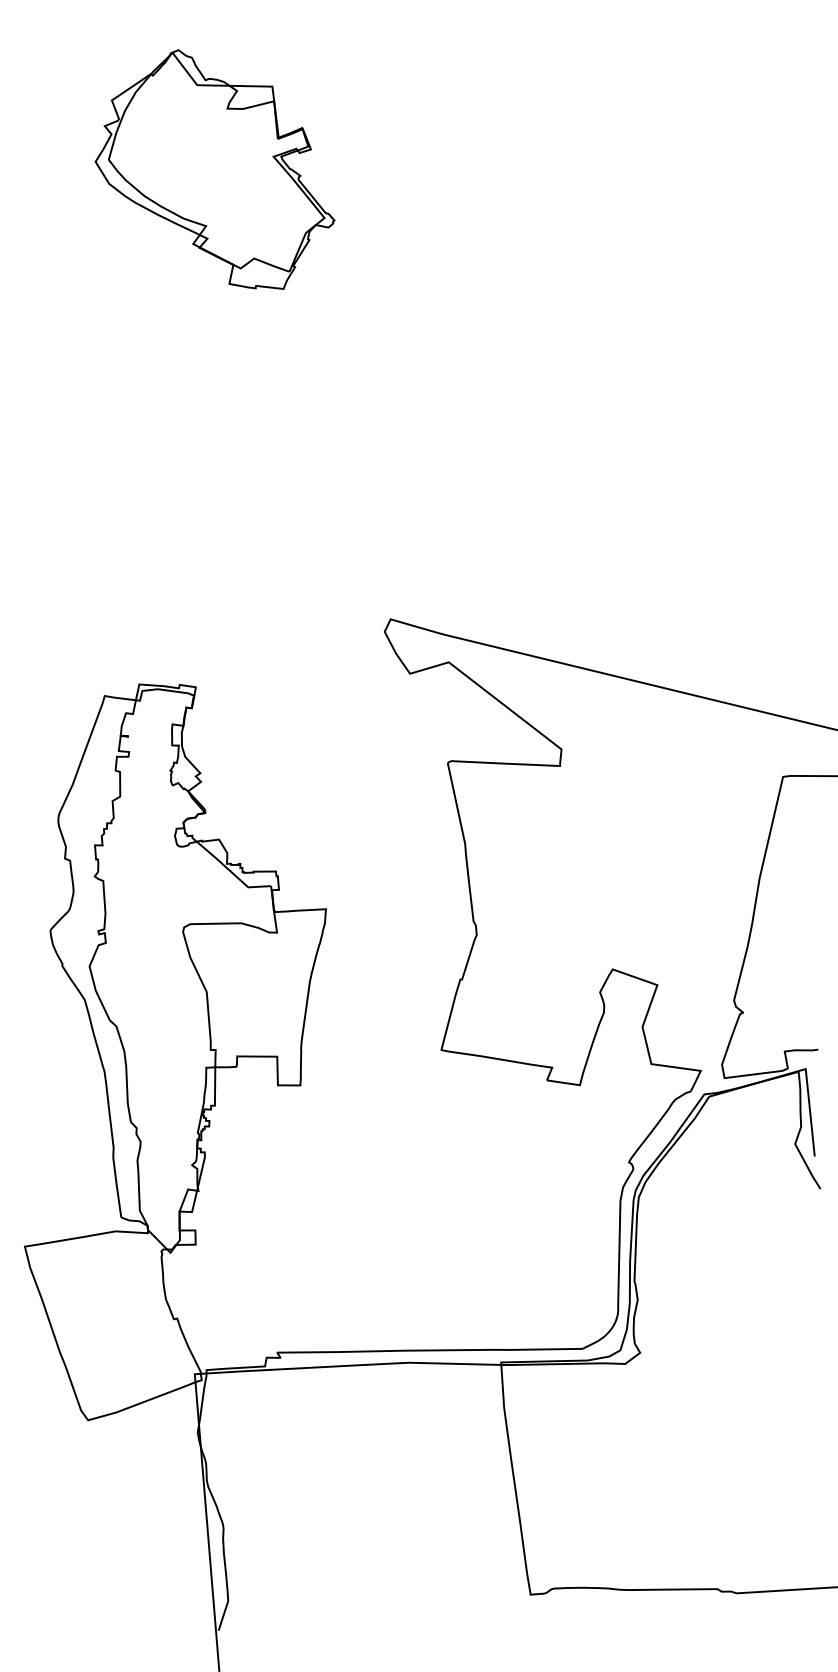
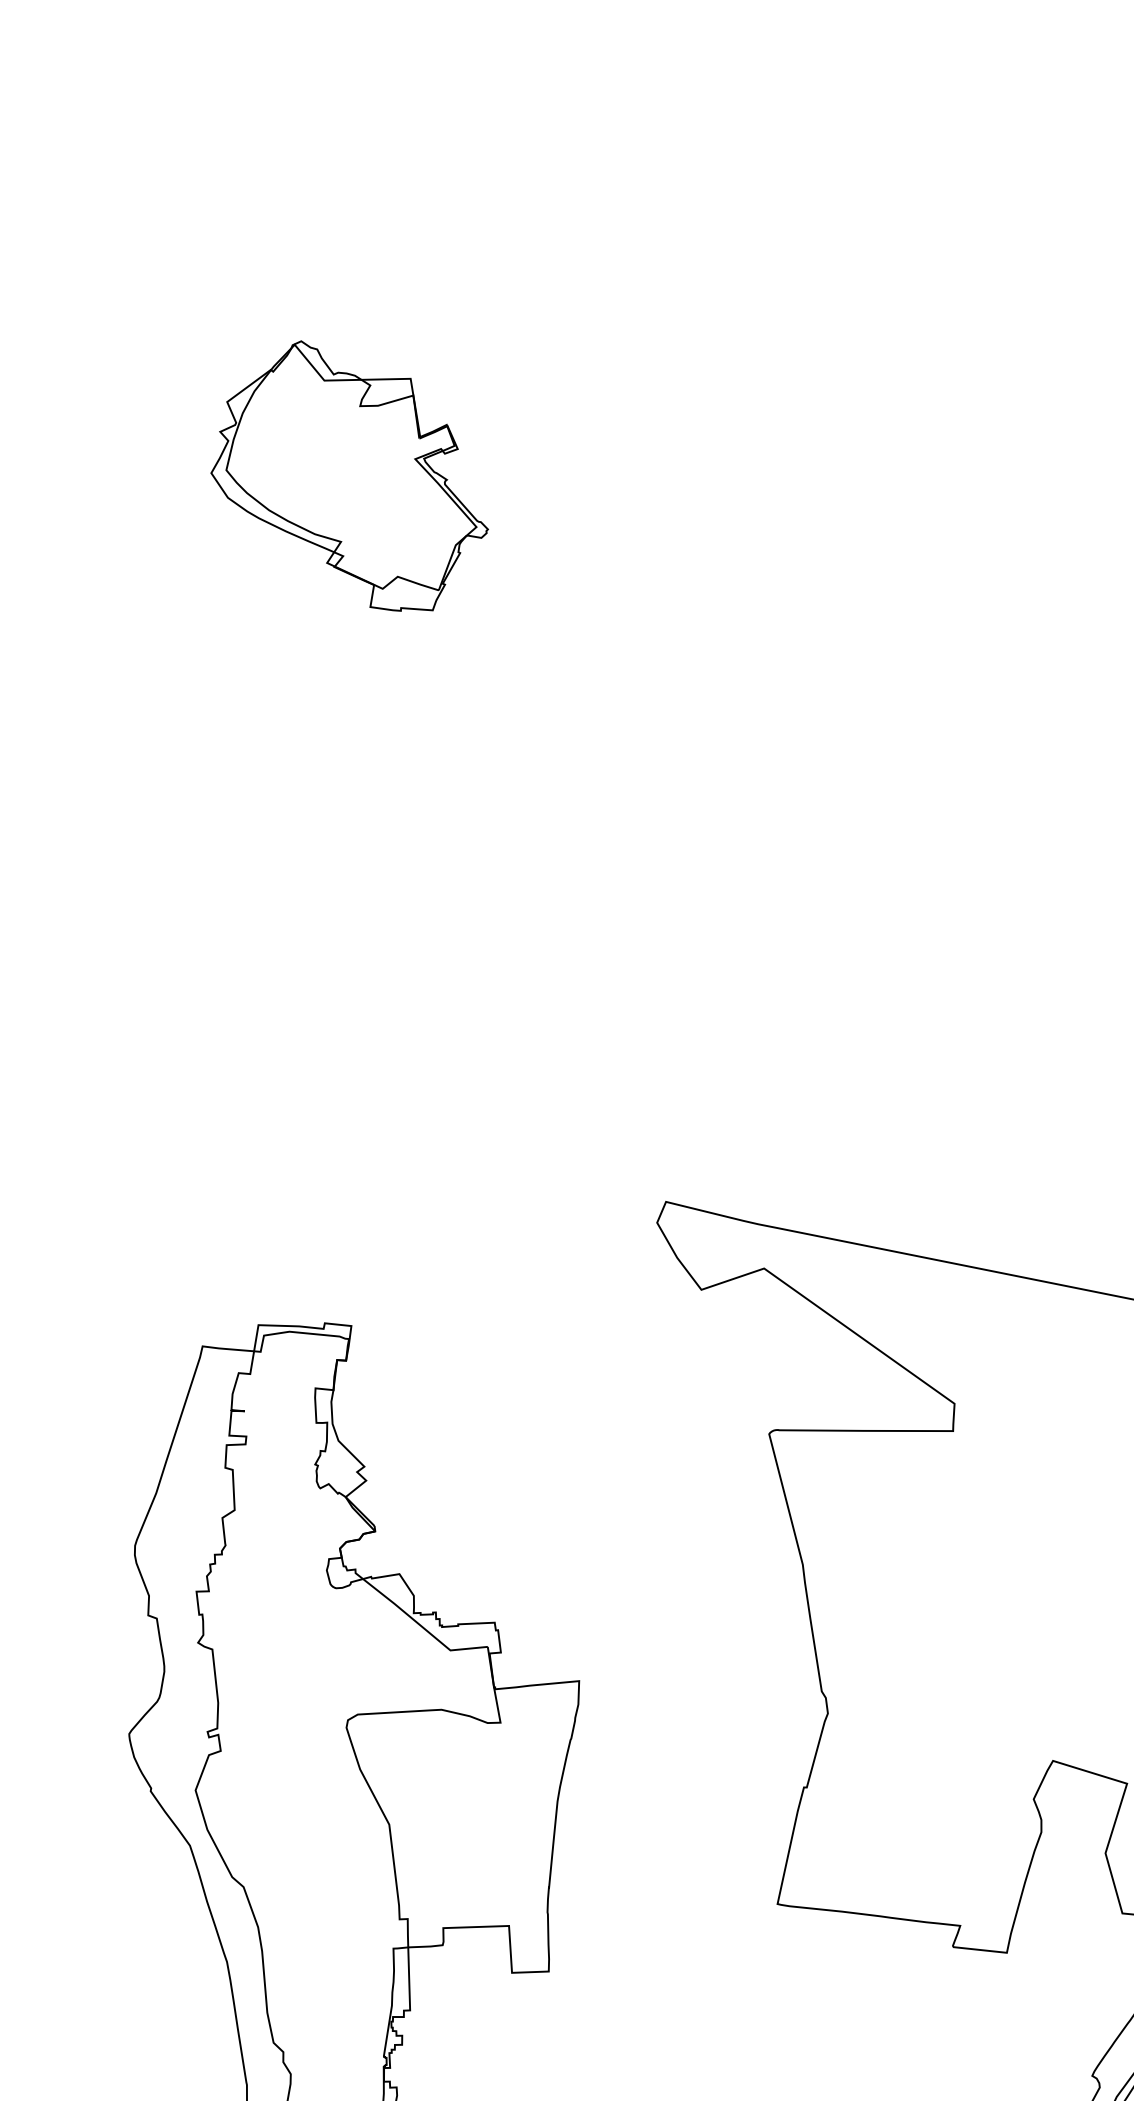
part: (214, 169) -> (347, 476), size x0.7

